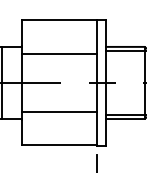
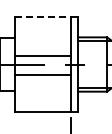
line: (60, 20) -> (43, 17), solid -> dashed
line: (58, 53) -> (42, 55), moved
line: (58, 112) -> (42, 75), moved

